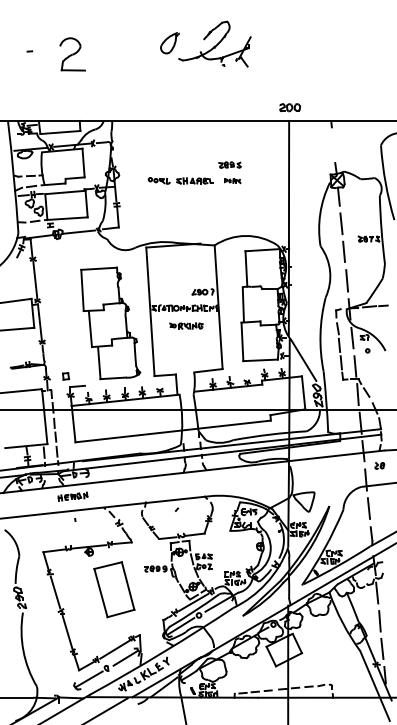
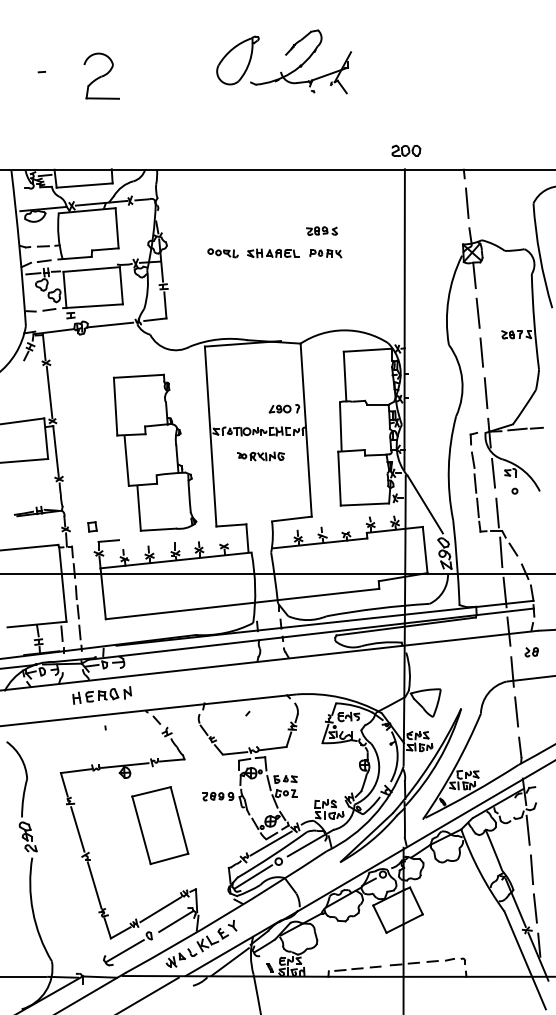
part: (169, 43) -> (237, 60), size x1.67
line: (333, 145) -> (466, 203), added
part: (232, 181) -> (325, 253), size x1.43
part: (73, 496) -> (102, 695), size x1.43

